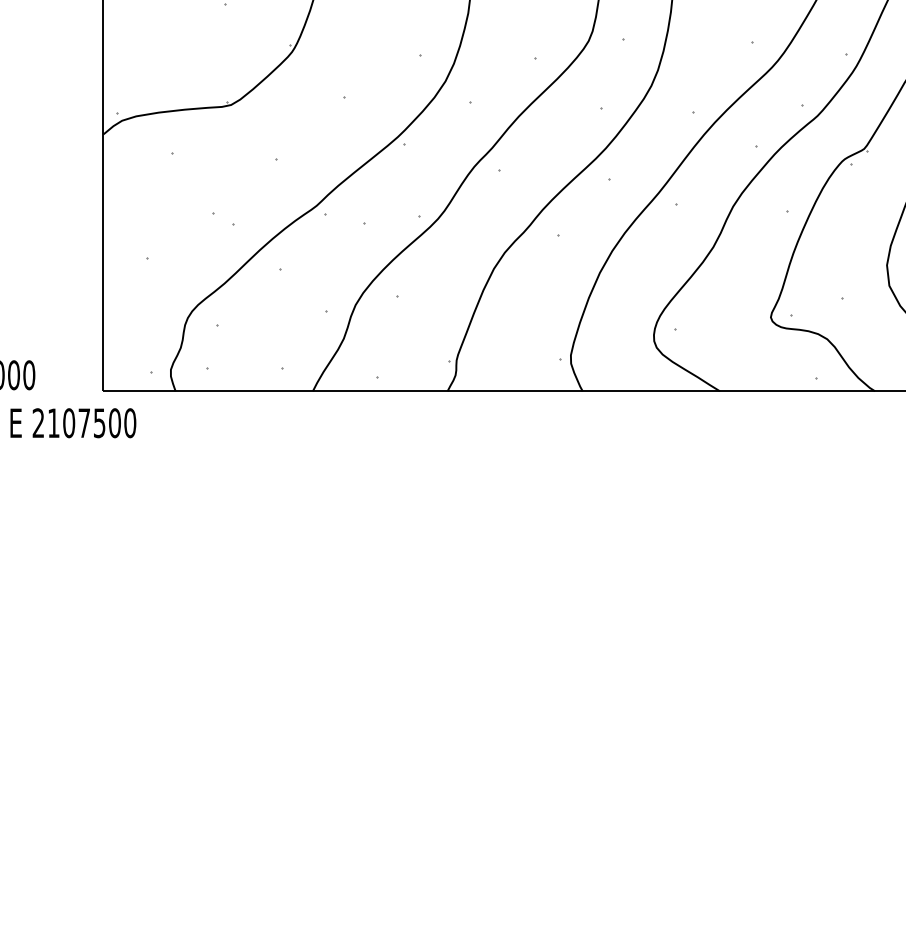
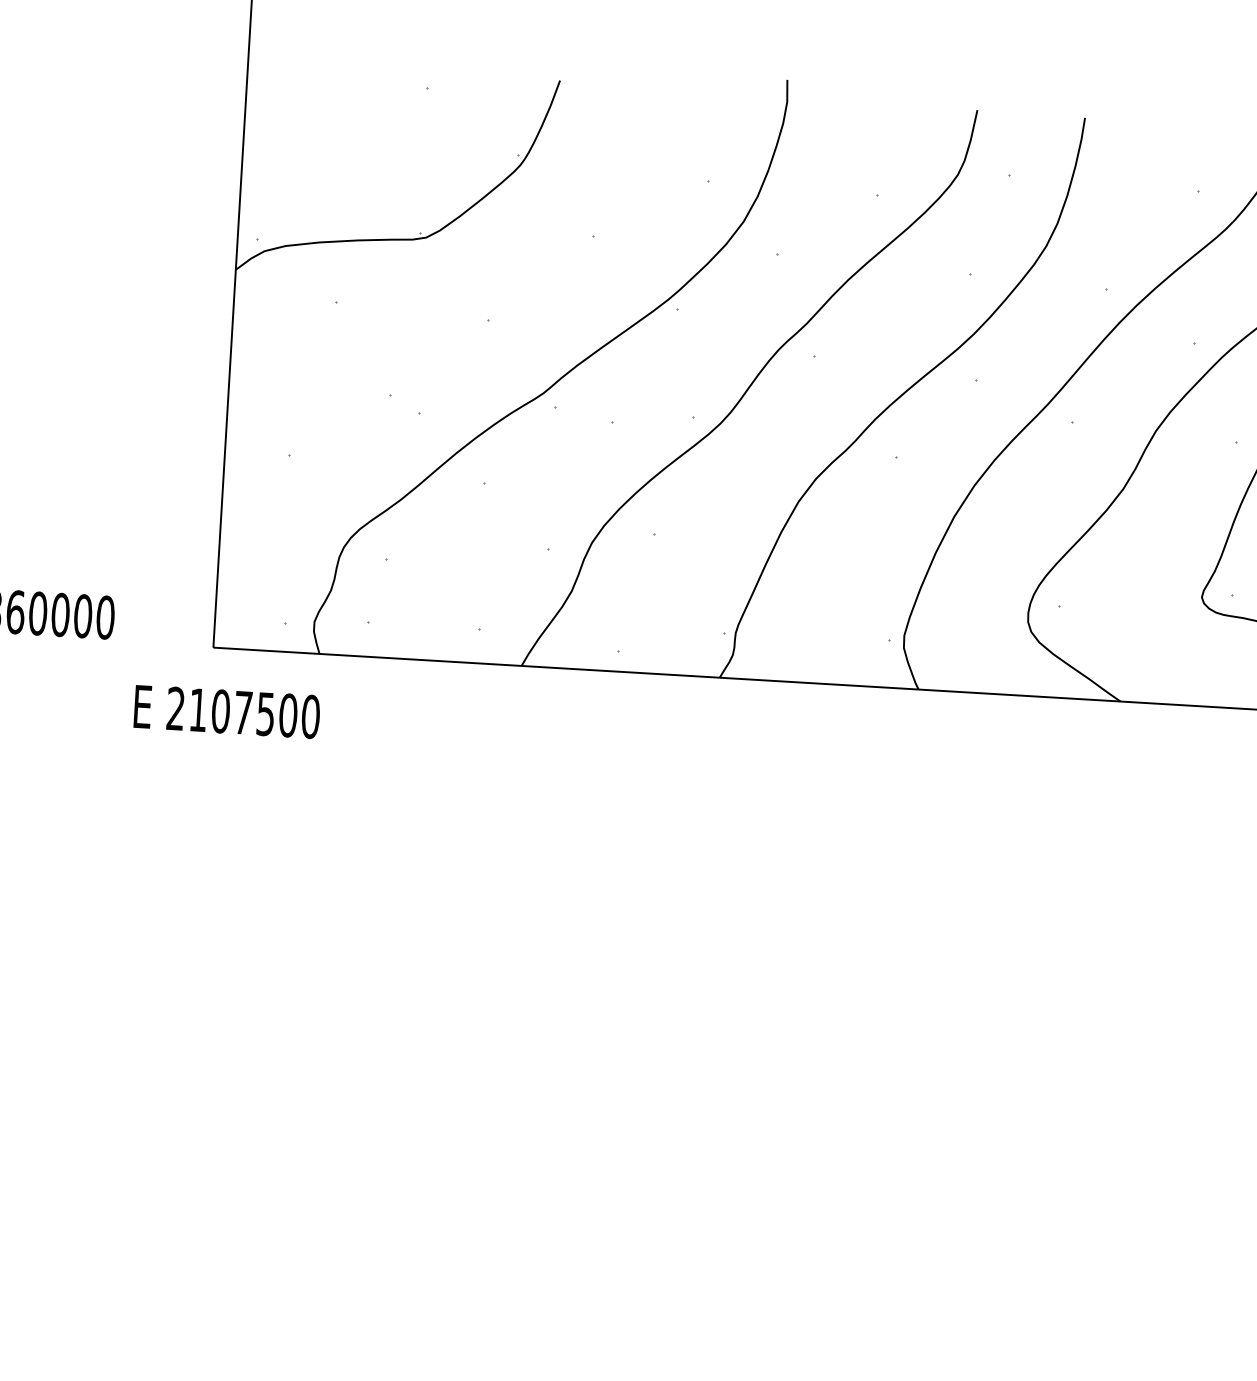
text: (73, 423) -> (227, 712), moved

